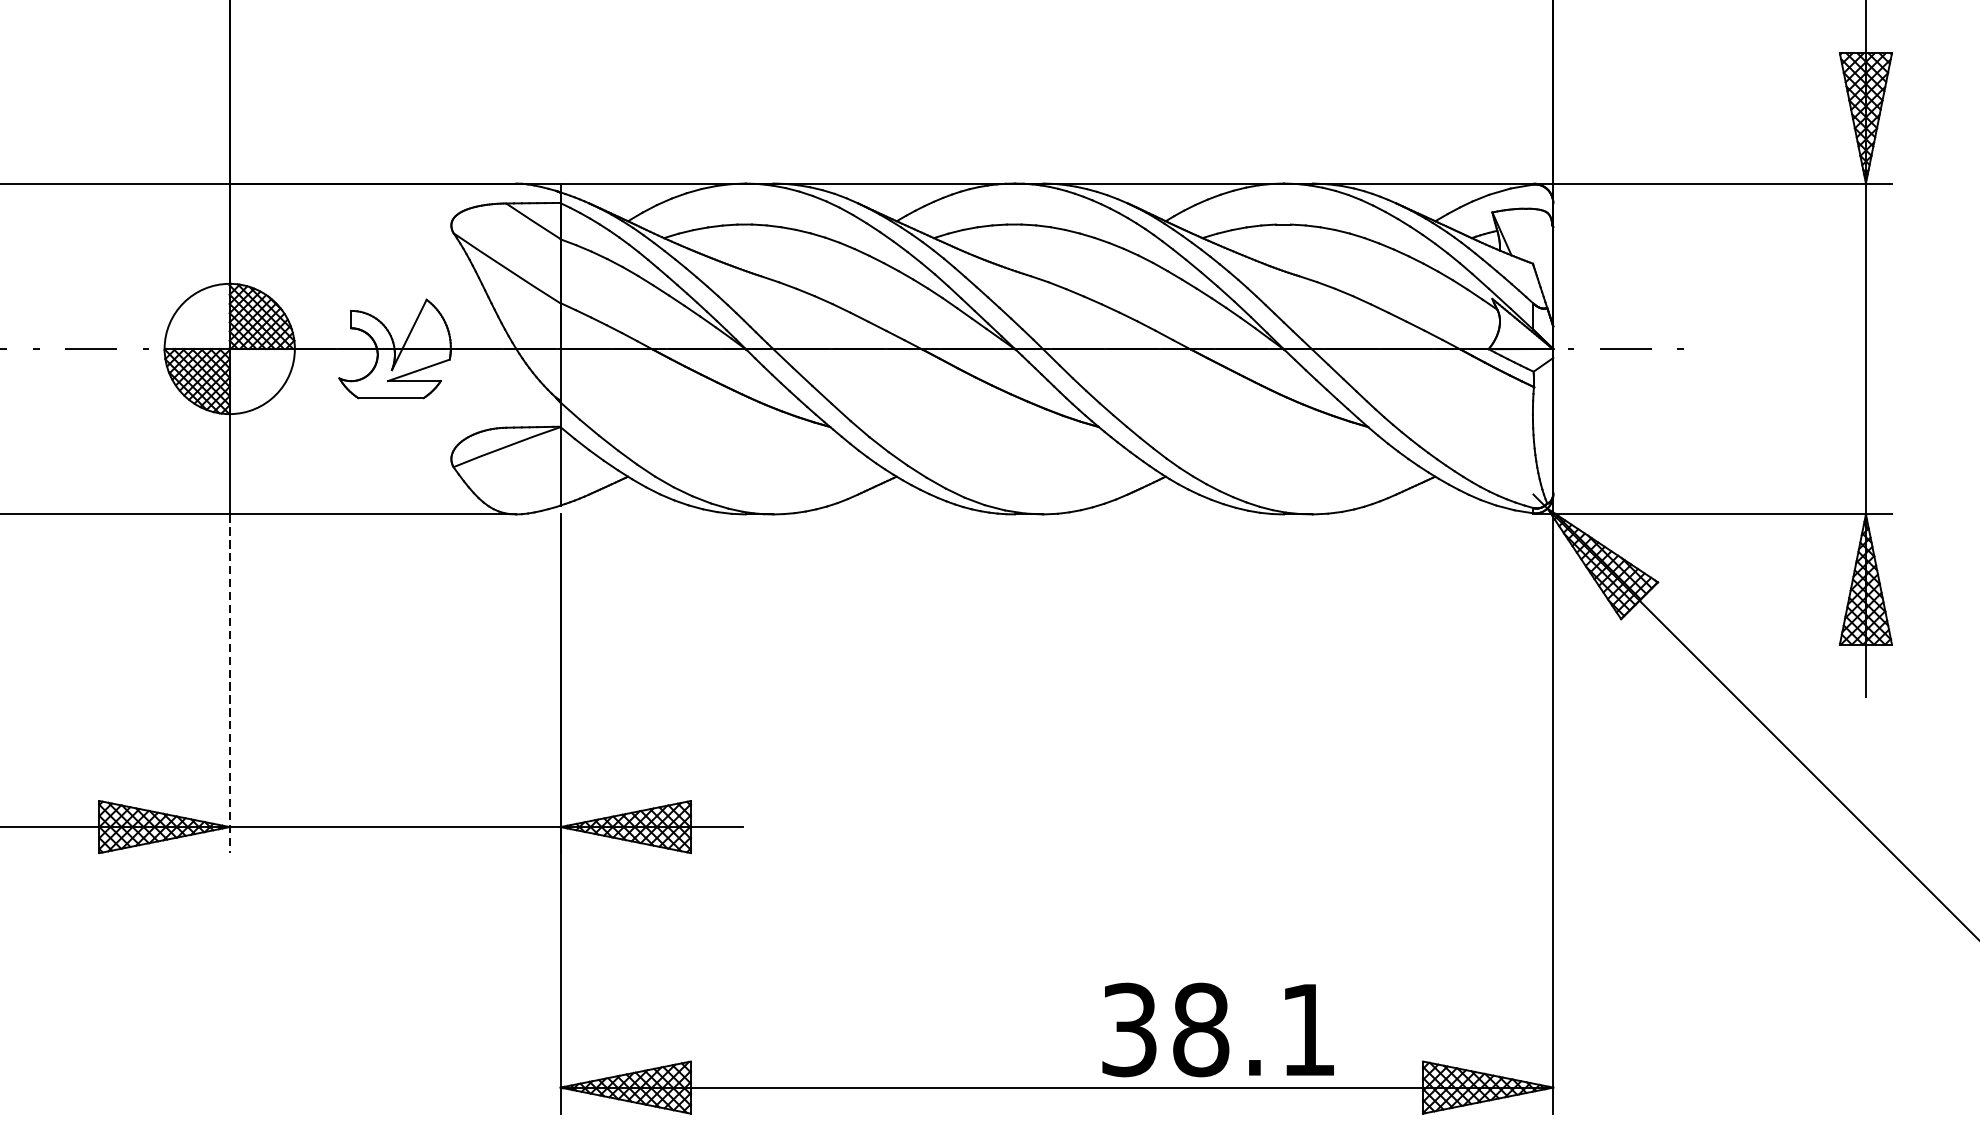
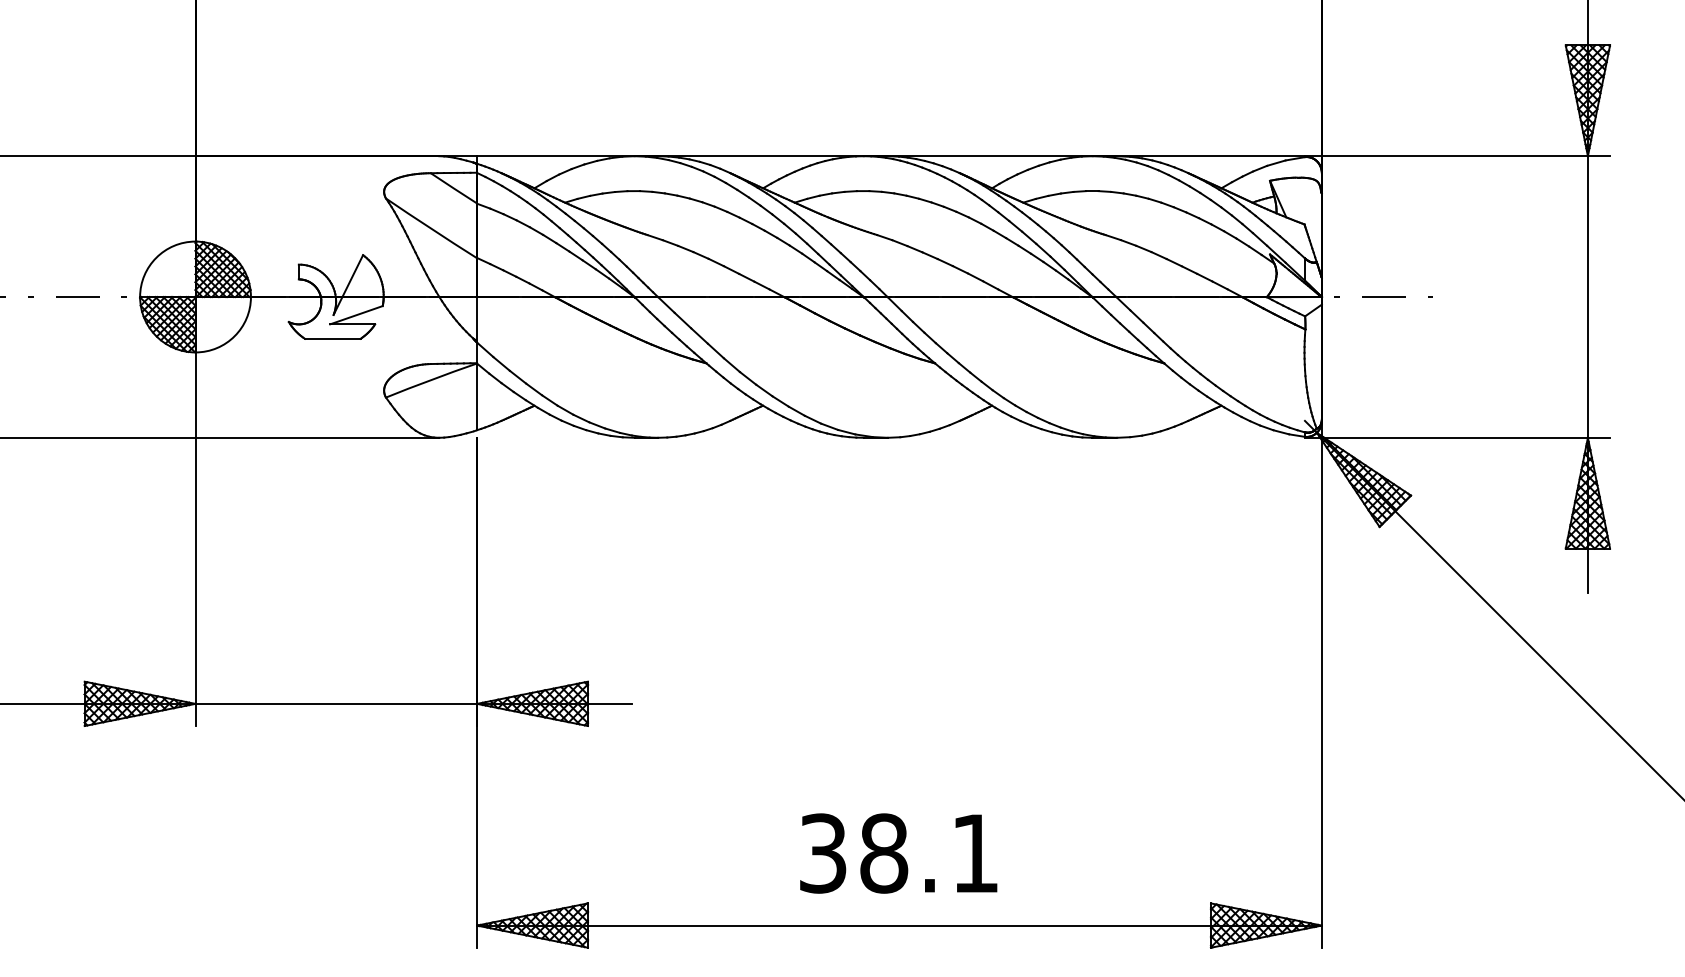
line: (229, 684) -> (195, 582), dashed -> solid
text: (1217, 1029) -> (898, 853), moved

